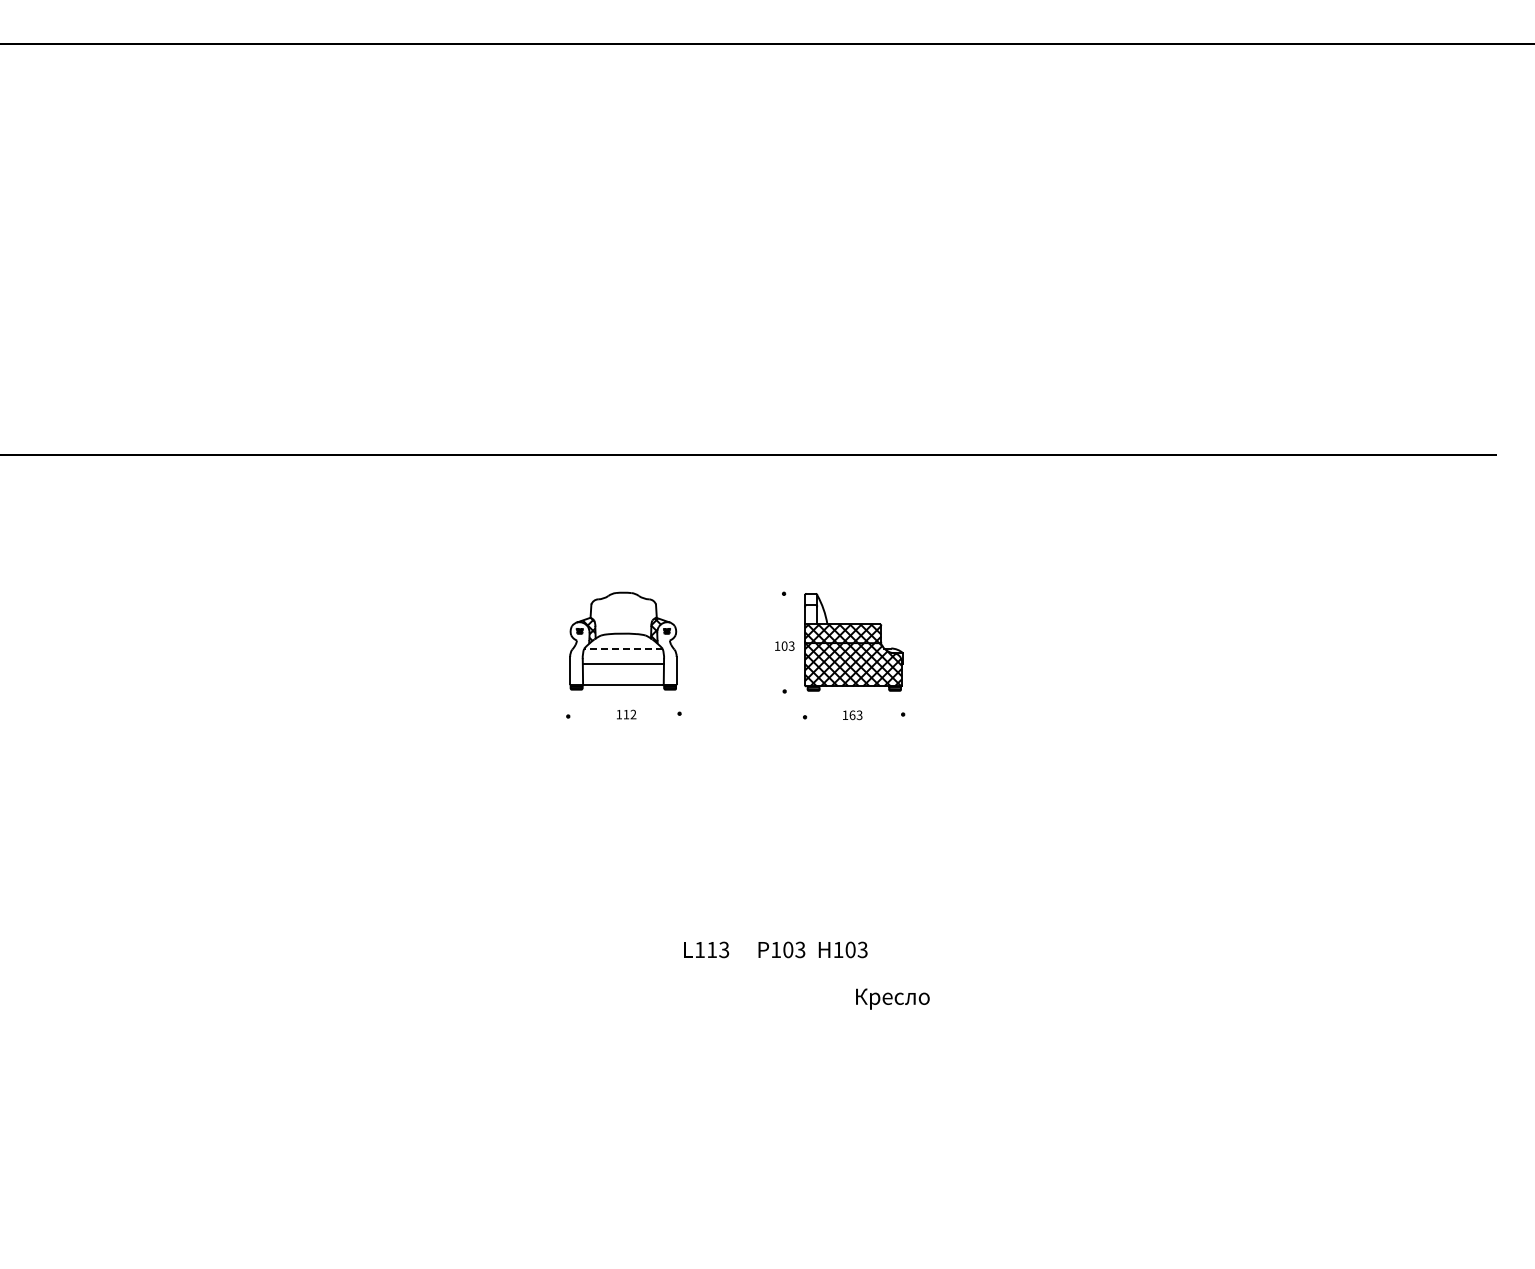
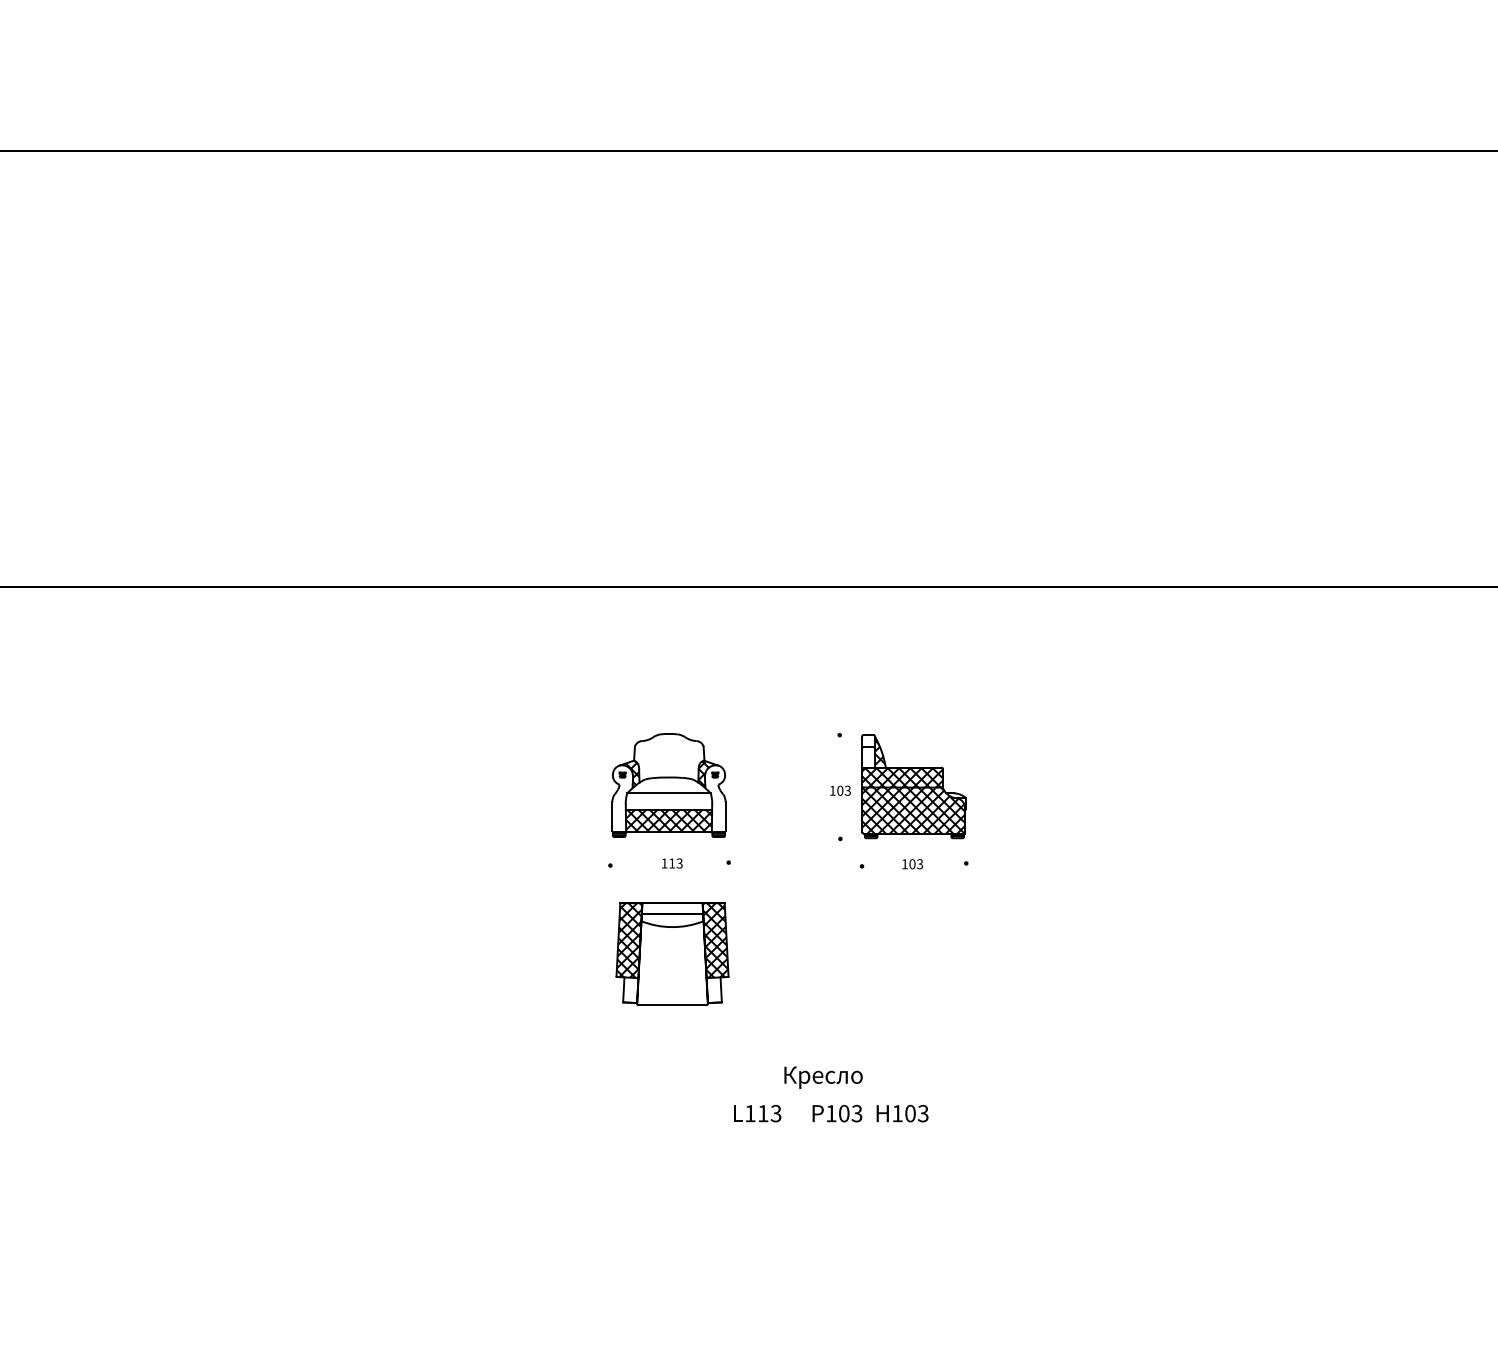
hatch: (821, 610) -> (879, 752), added
line: (622, 648) -> (668, 793), dashed -> solid
hatch: (622, 674) -> (668, 820), added
text: (633, 714) -> (679, 863), 112 -> 113
text: (852, 714) -> (912, 863), 163 -> 103
part: (626, 799) -> (672, 953), added
text: (892, 998) -> (823, 1077), moved

